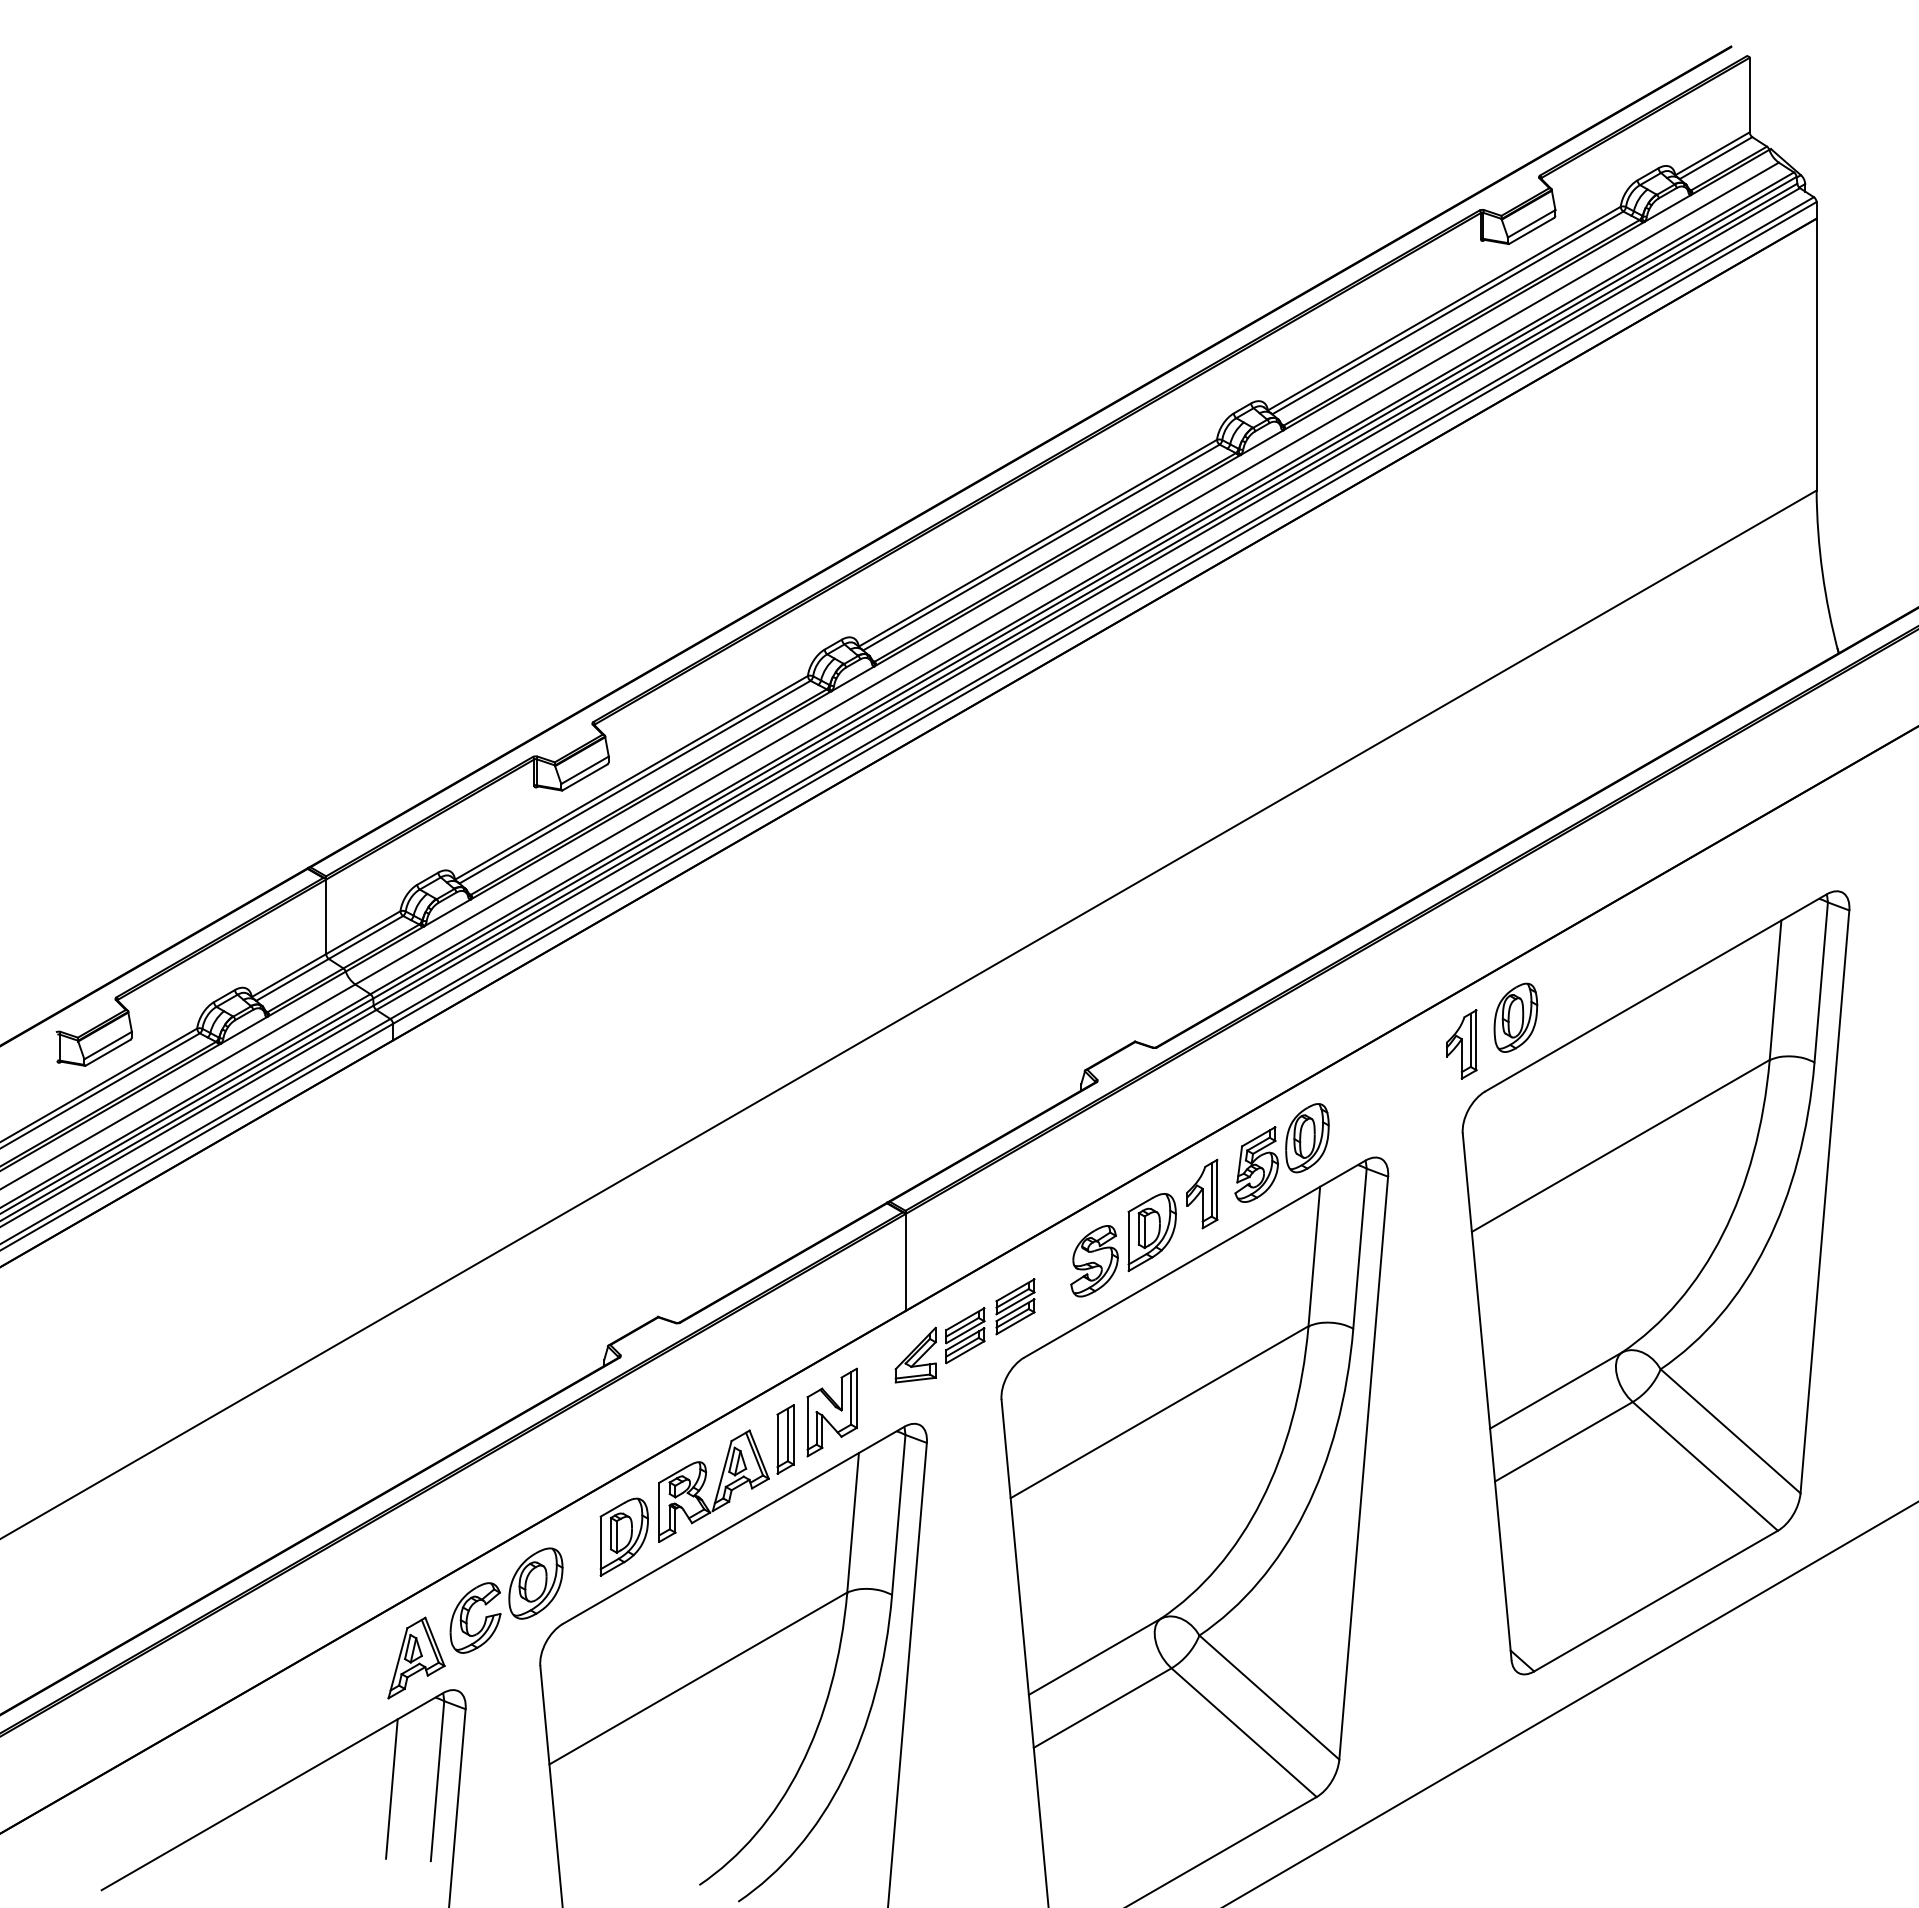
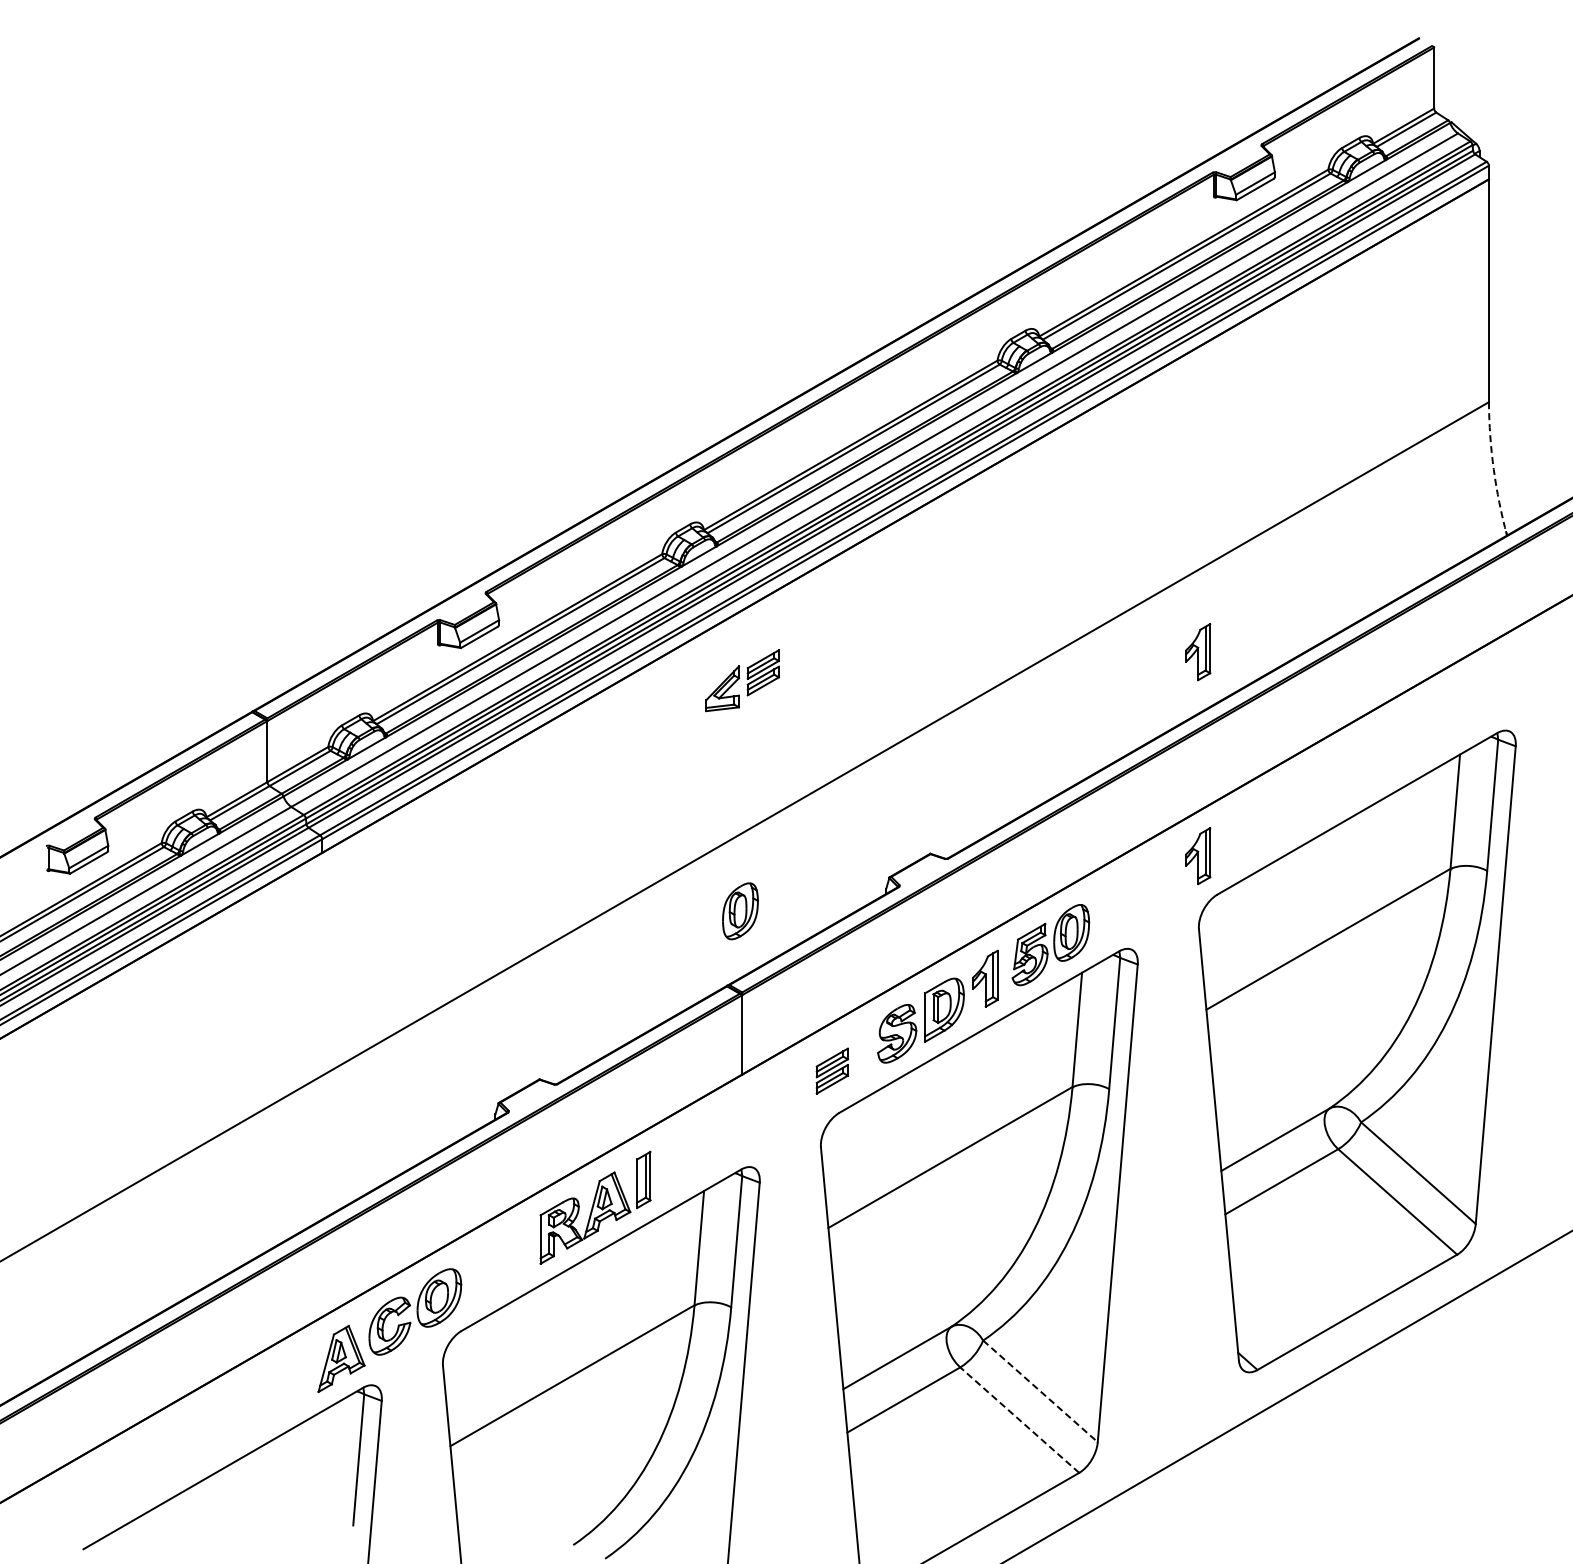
arc: (1822, 572) -> (1493, 469), solid -> dashed
part: (1462, 795) -> (1198, 652), added
part: (1515, 1018) -> (740, 911), moved
part: (939, 1345) -> (742, 680), moved
part: (832, 1412) -> (682, 1157), removed
part: (623, 1536) -> (511, 1259), removed
line: (1269, 1697) -> (1040, 1391), solid -> dashed
line: (1243, 1731) -> (1019, 1419), solid -> dashed
line: (392, 1789) -> (321, 1466), removed

